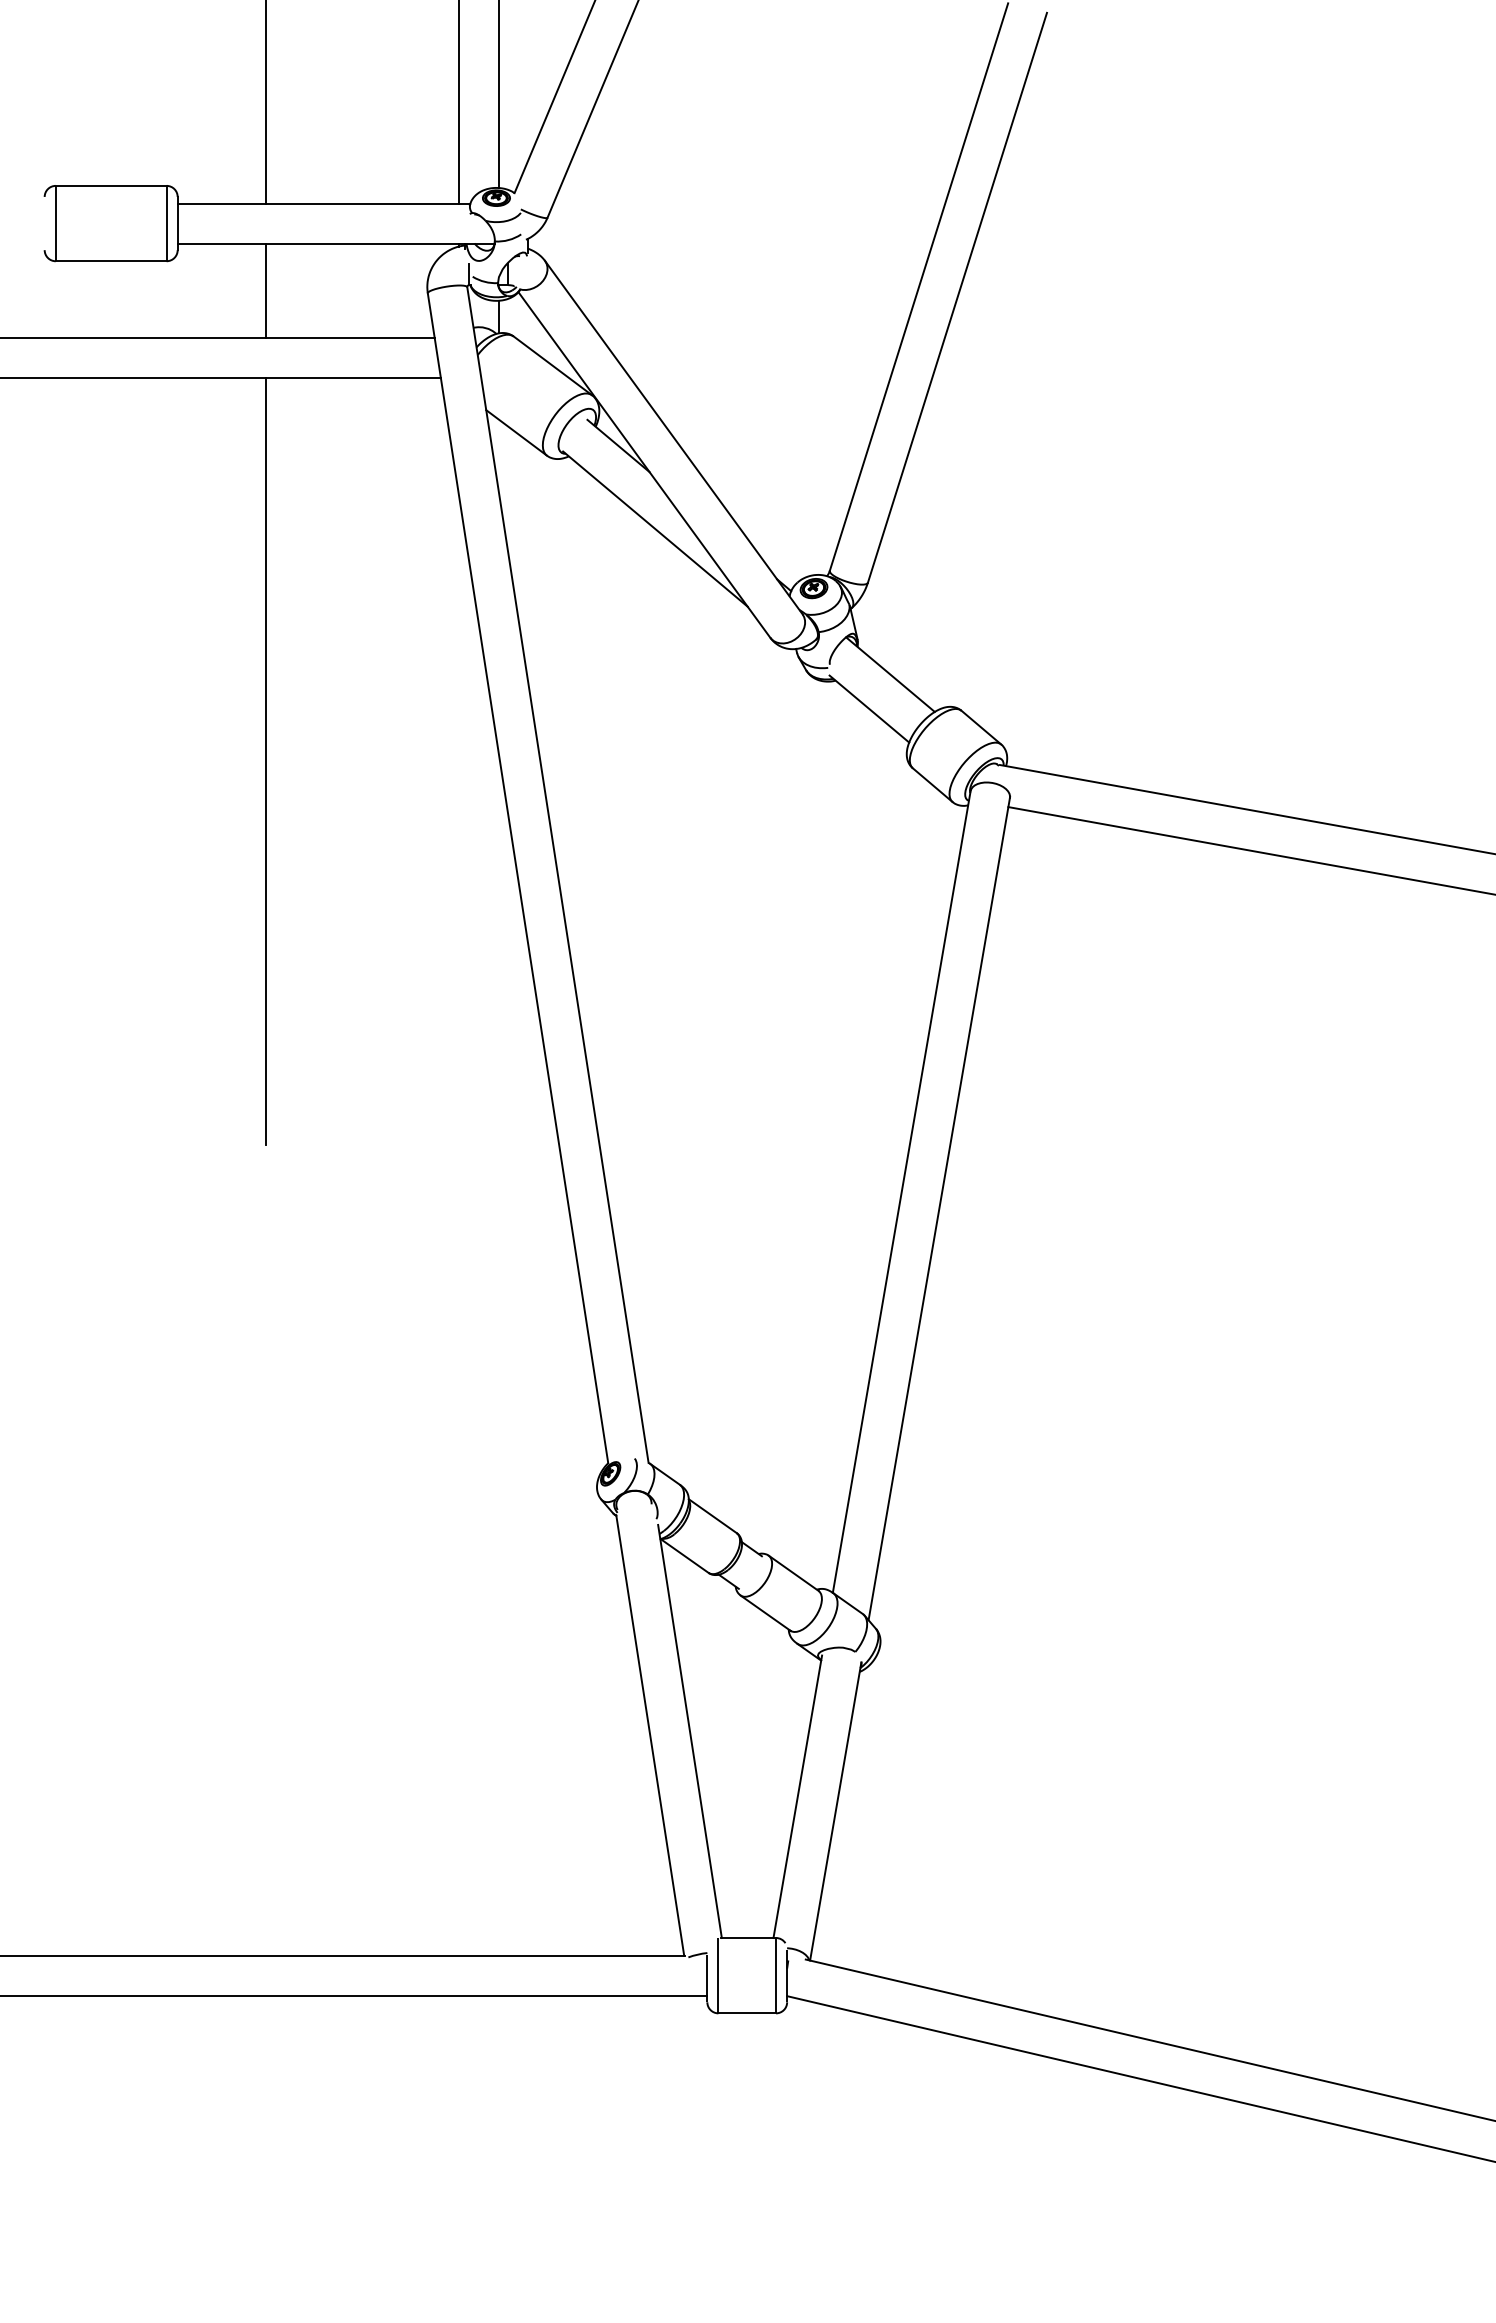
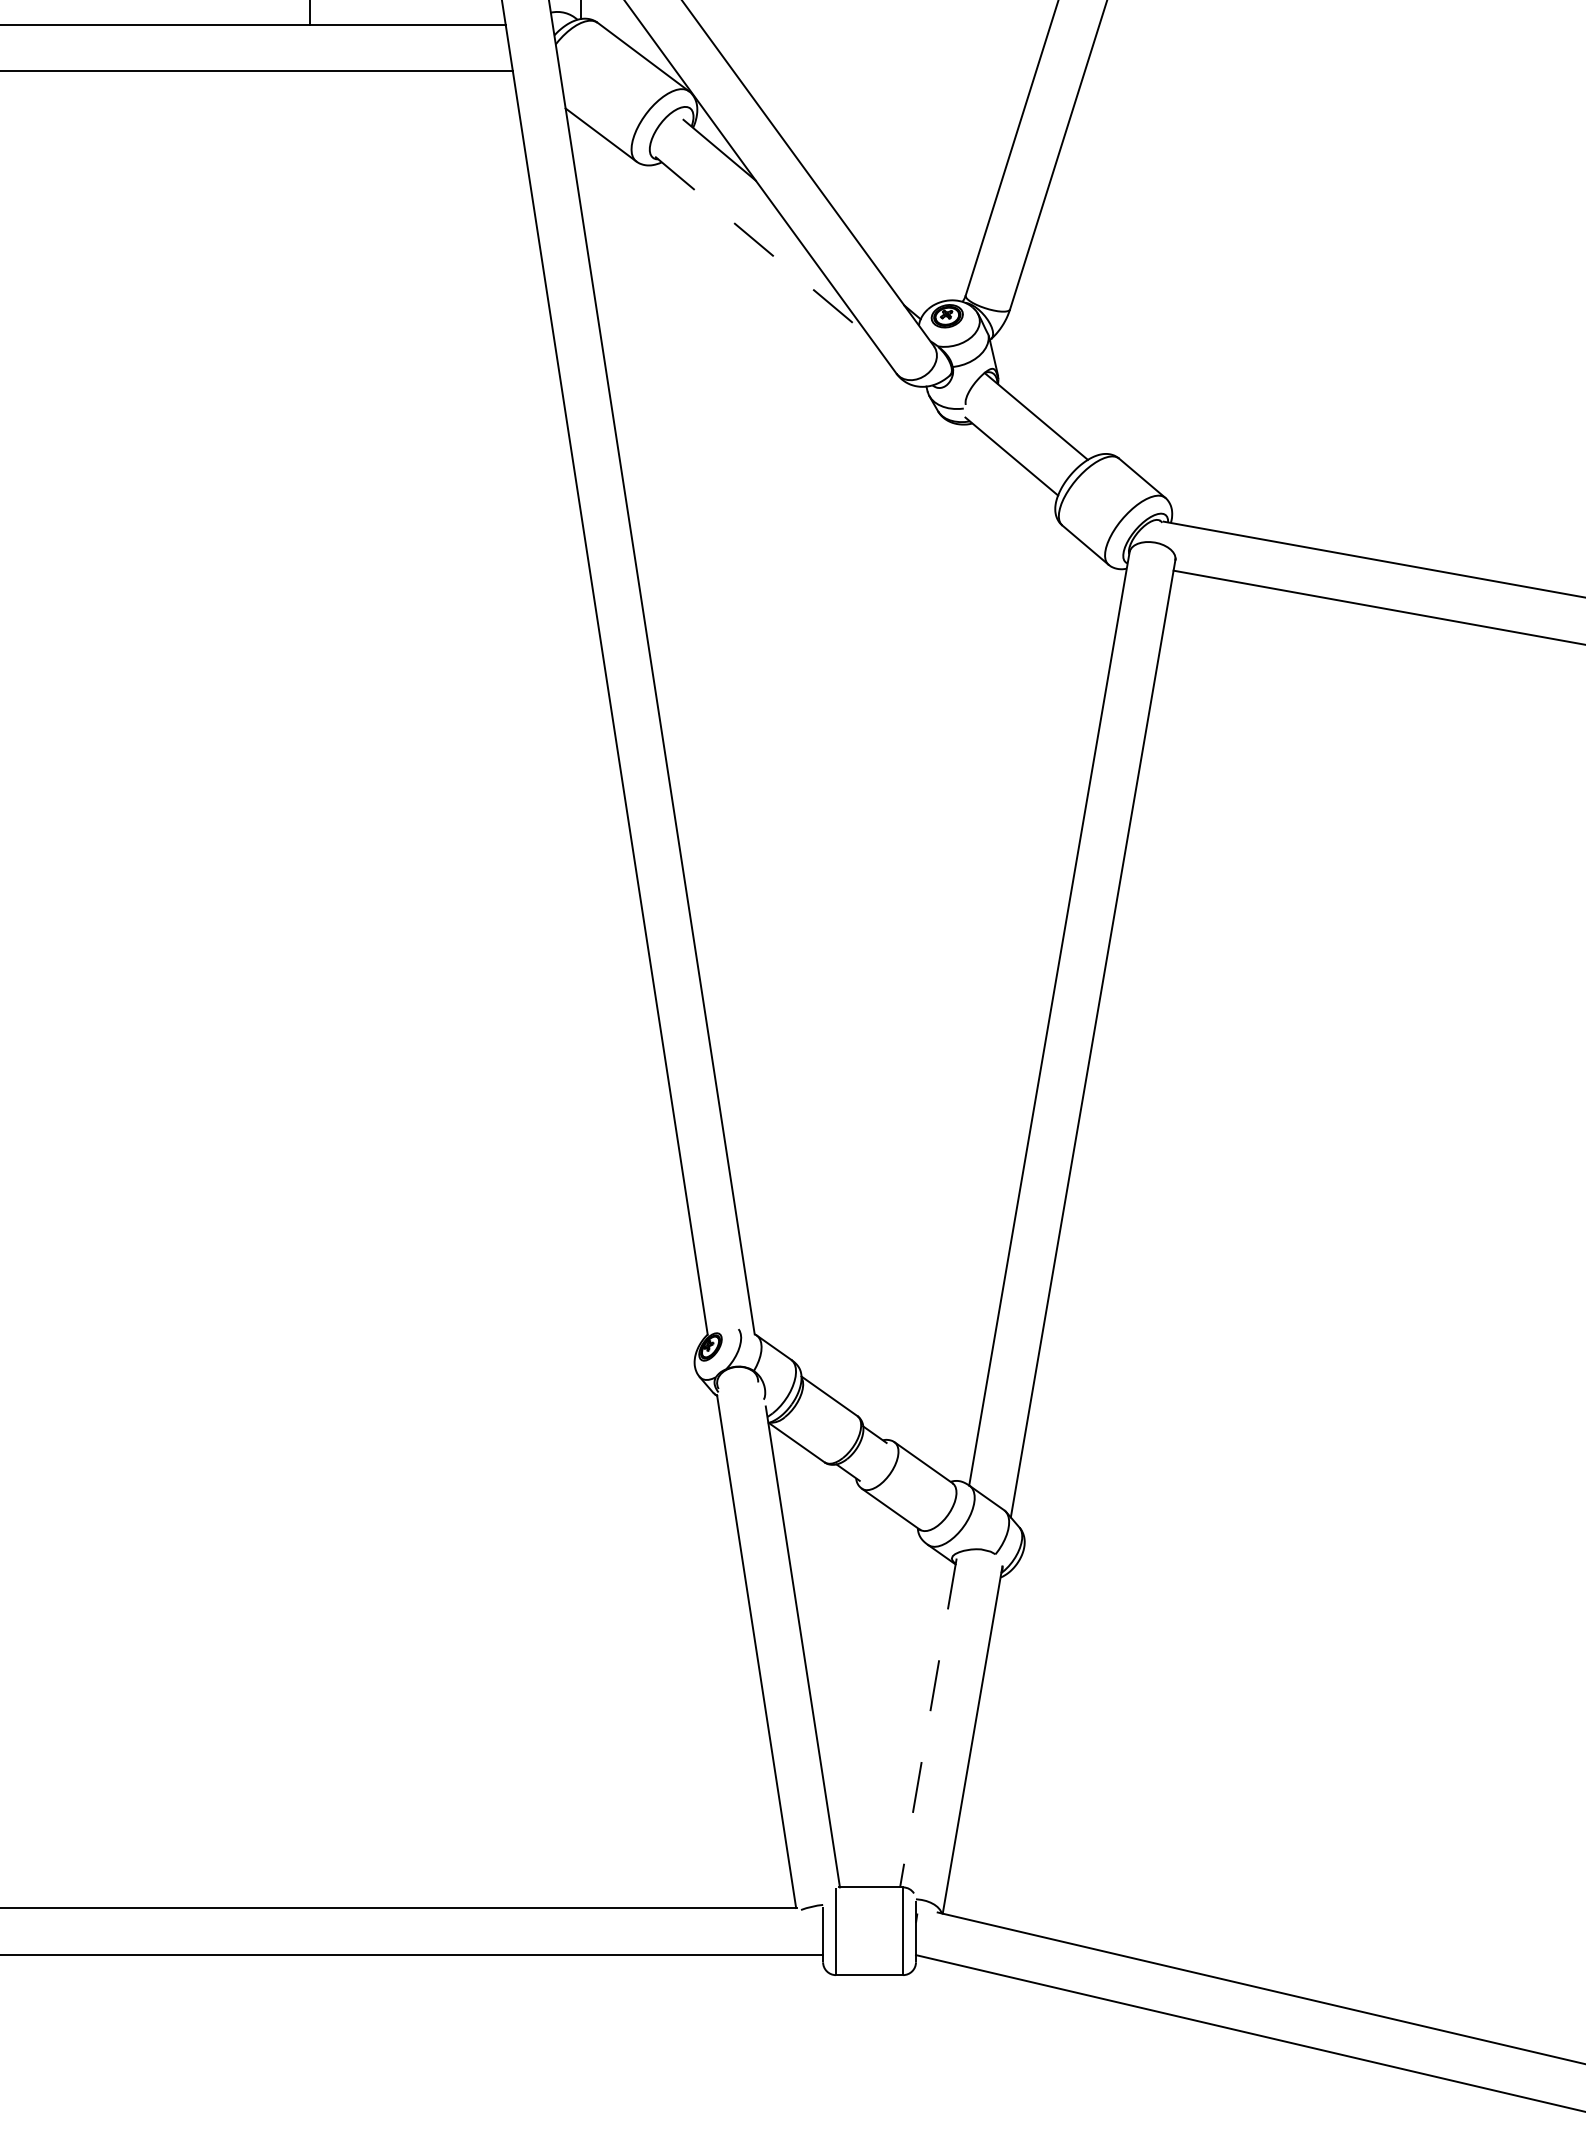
line: (655, 529) -> (762, 247), solid -> dashed
line: (266, 761) -> (309, 517), removed
line: (797, 1797) -> (928, 1723), solid -> dashed

